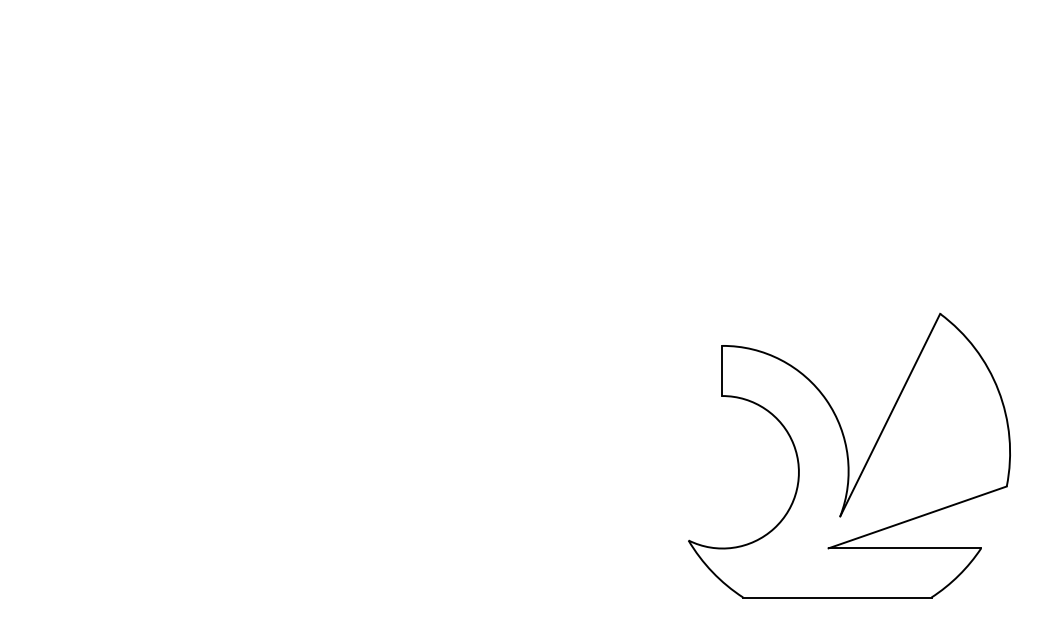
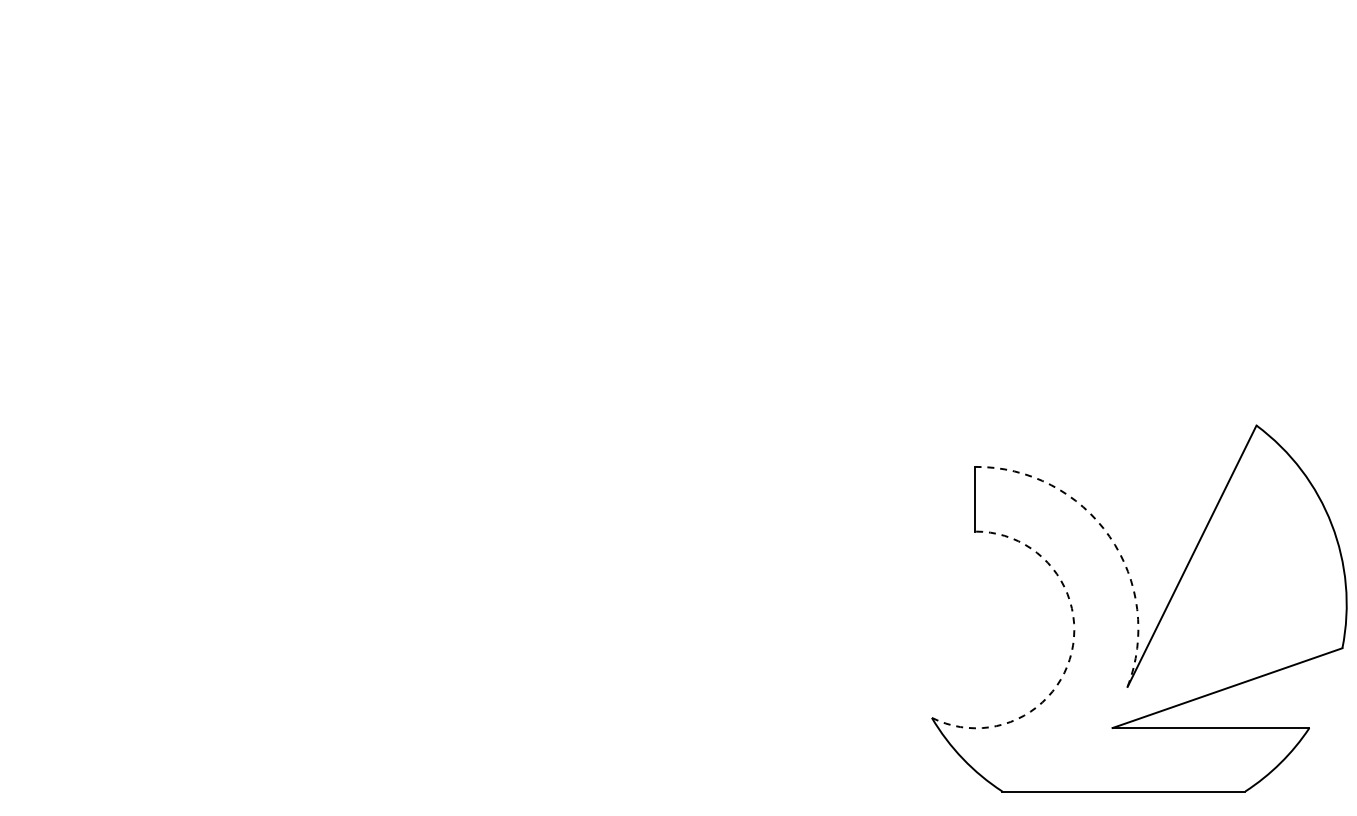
arc: (826, 399) -> (1109, 536), solid -> dashed
arc: (796, 489) -> (1071, 652), solid -> dashed

